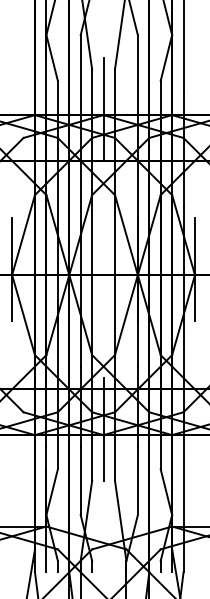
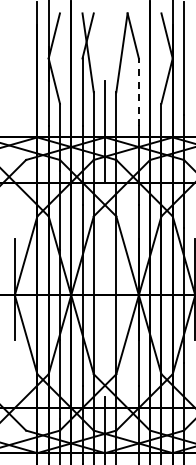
line: (137, 68) -> (138, 91), solid -> dashed

